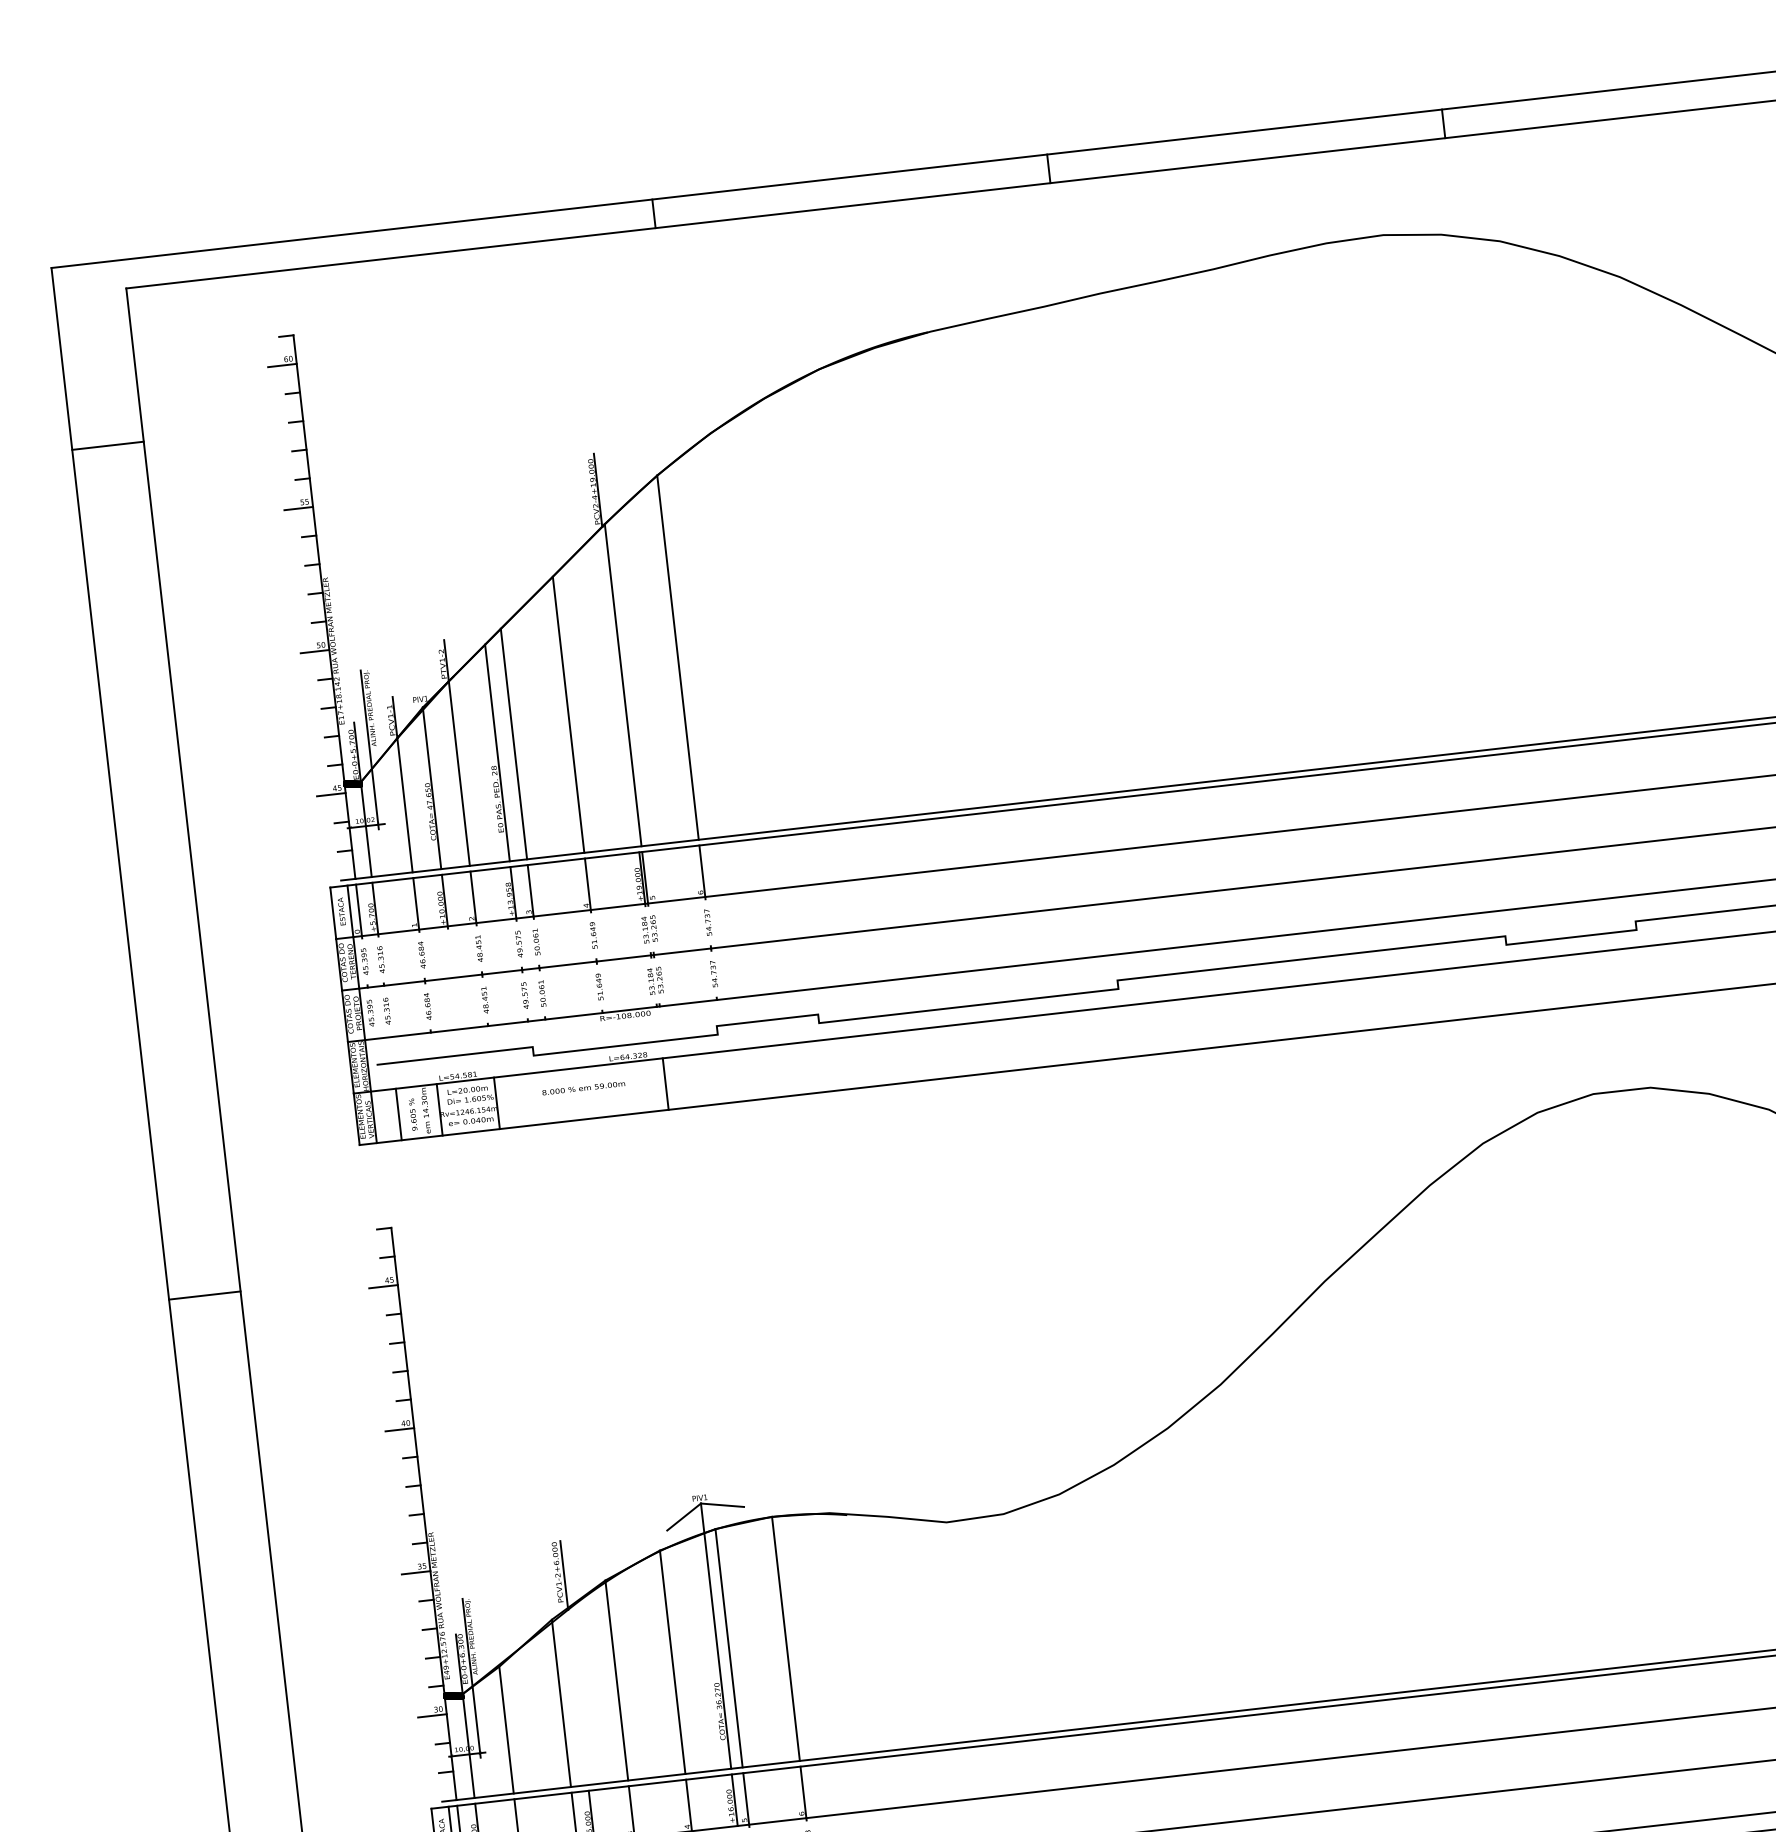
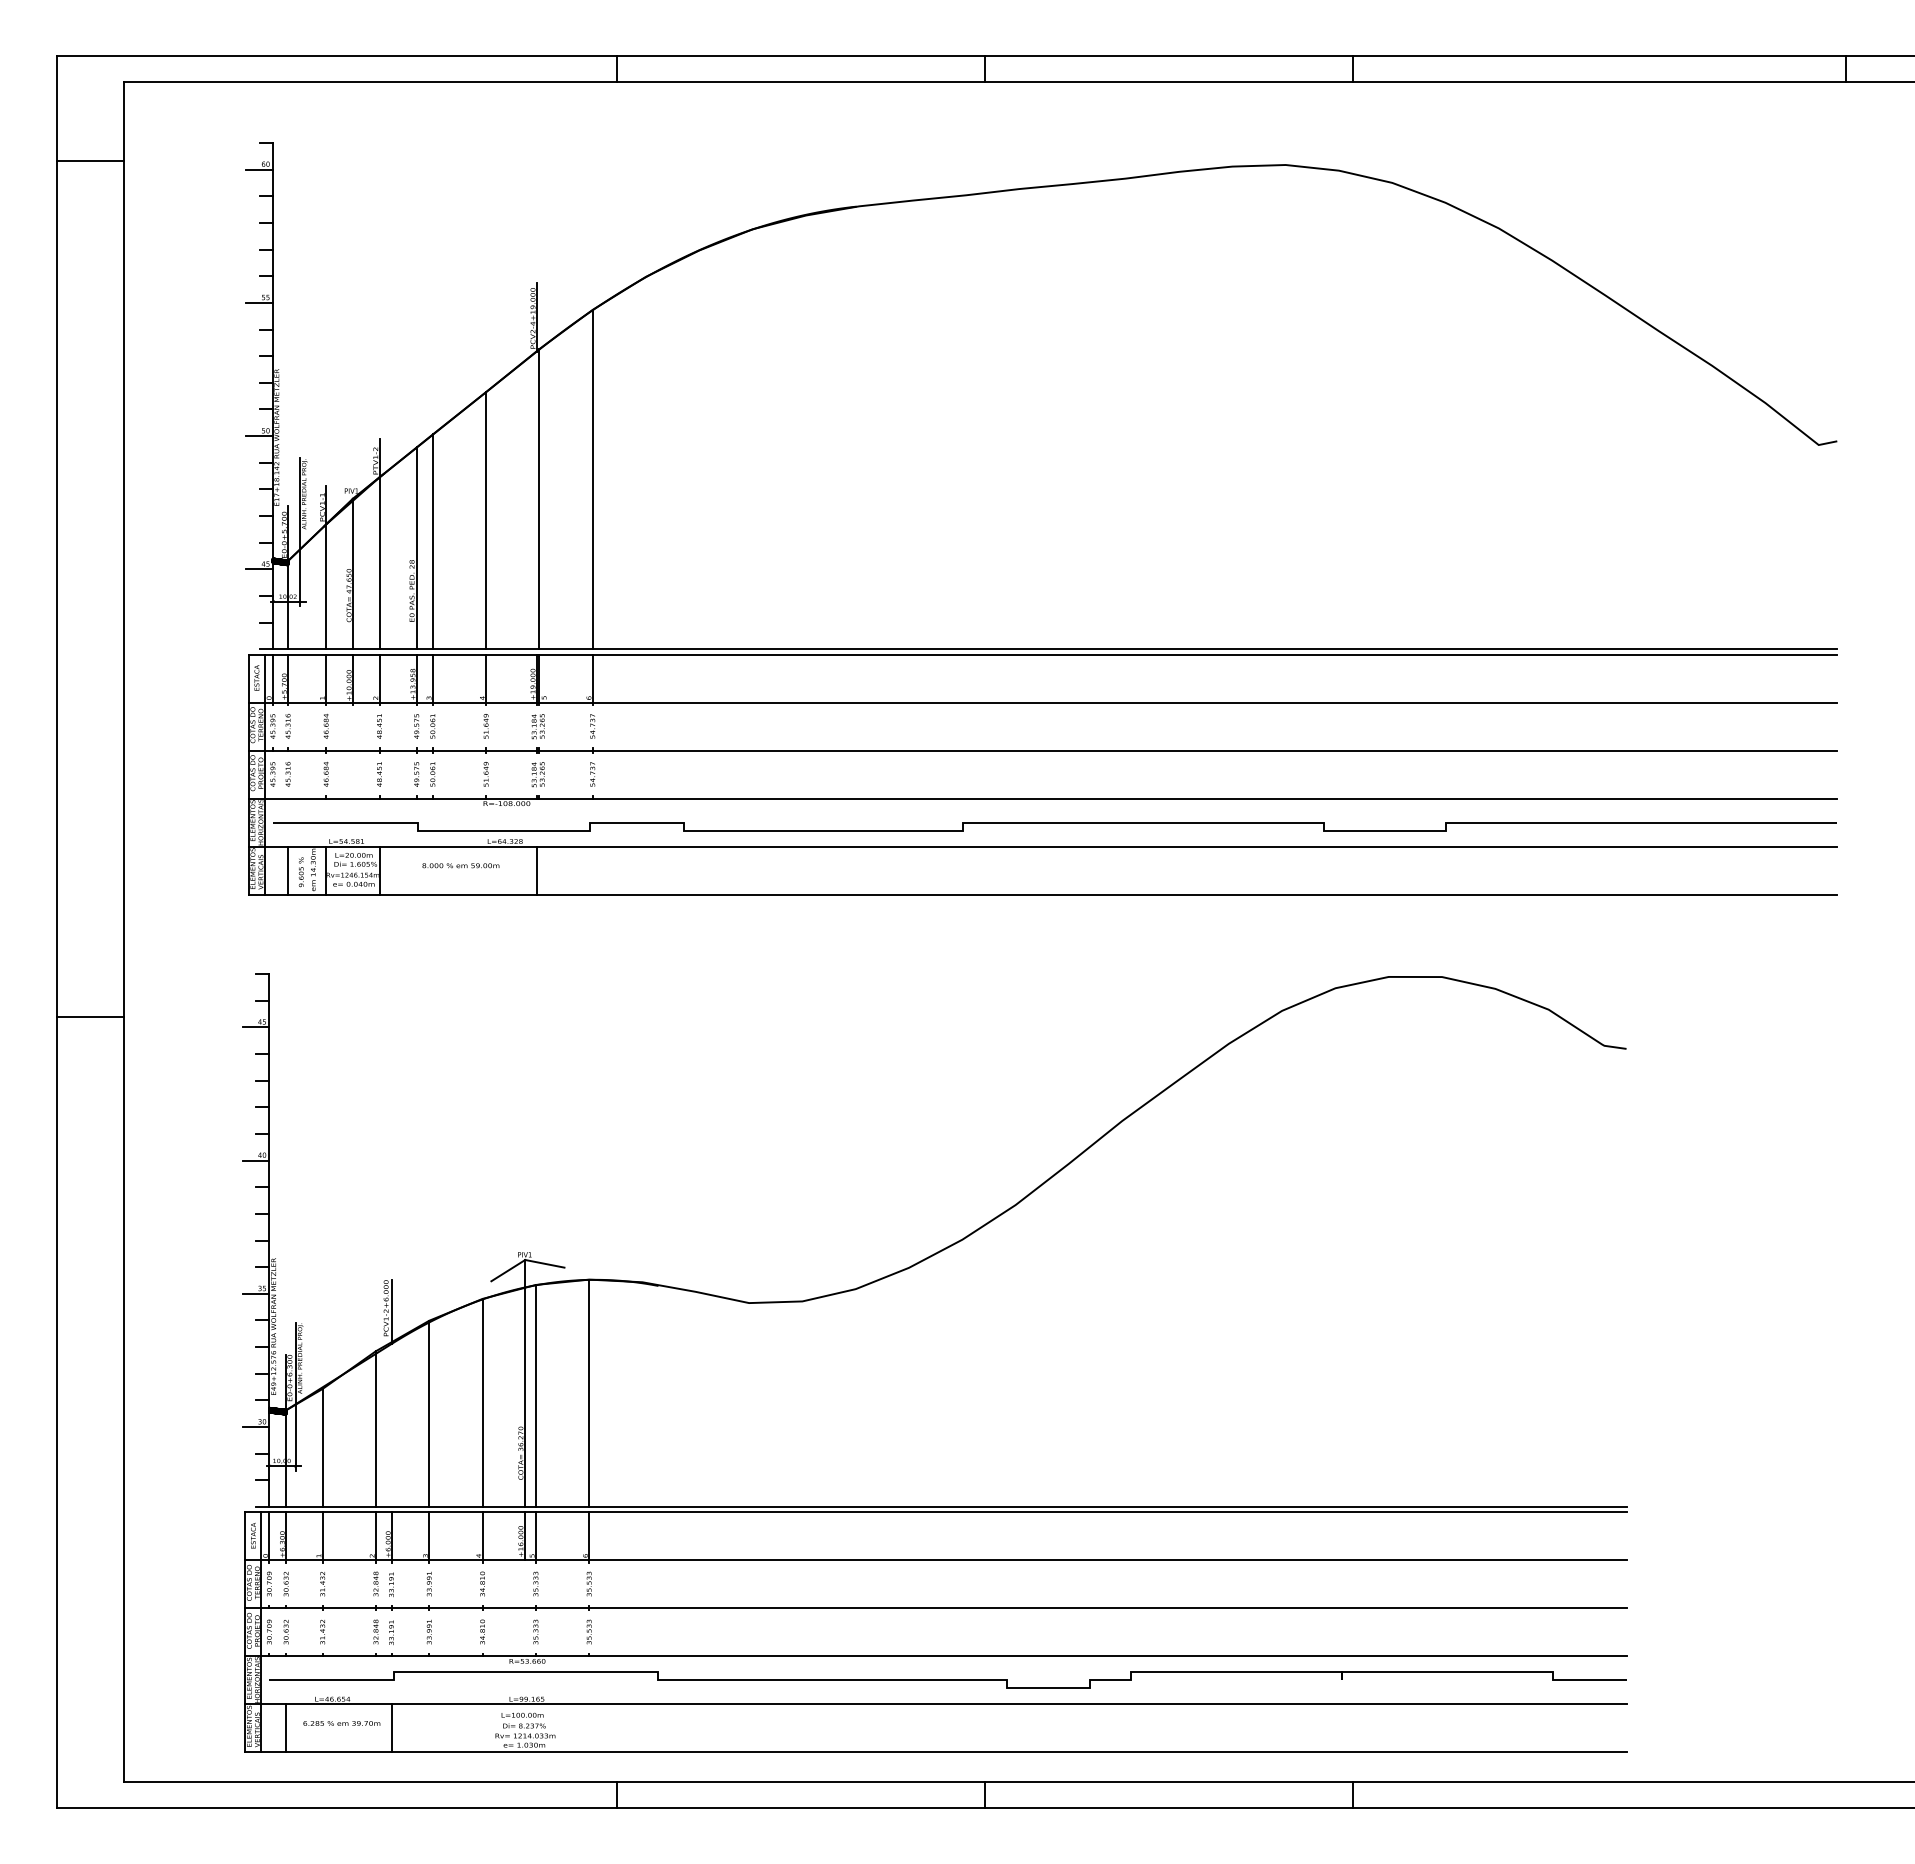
line: (107, 446) -> (90, 161), moved

